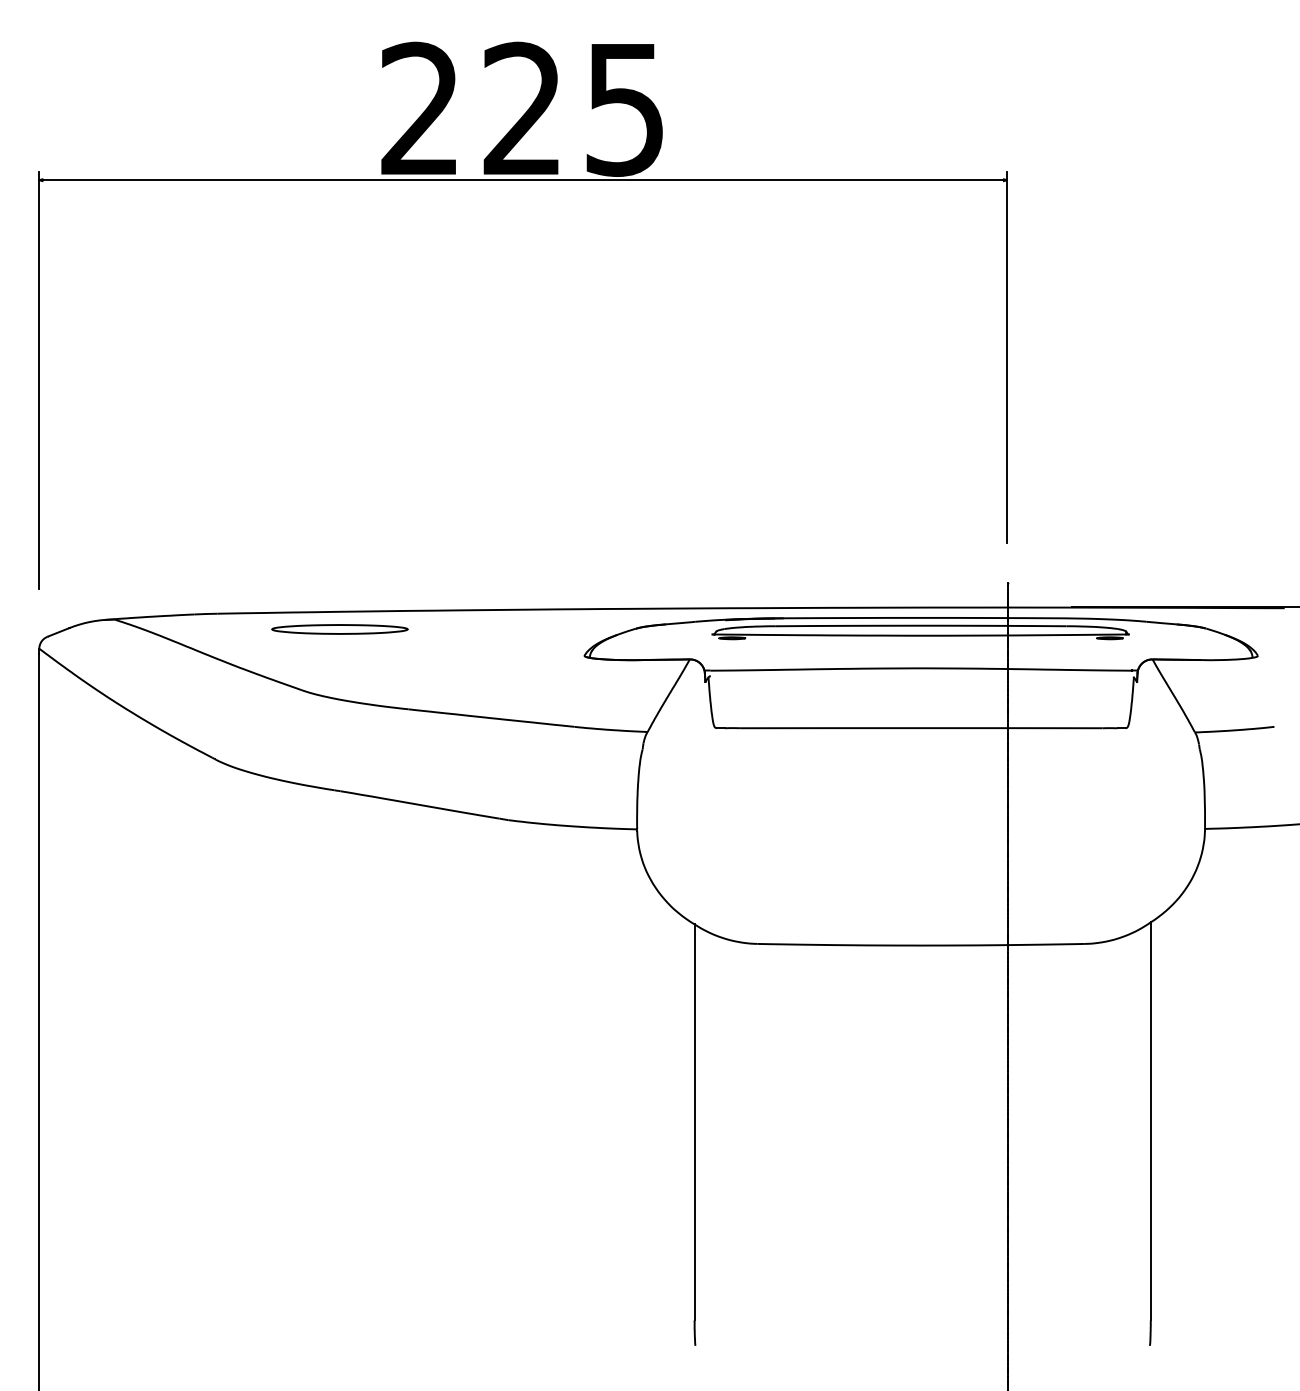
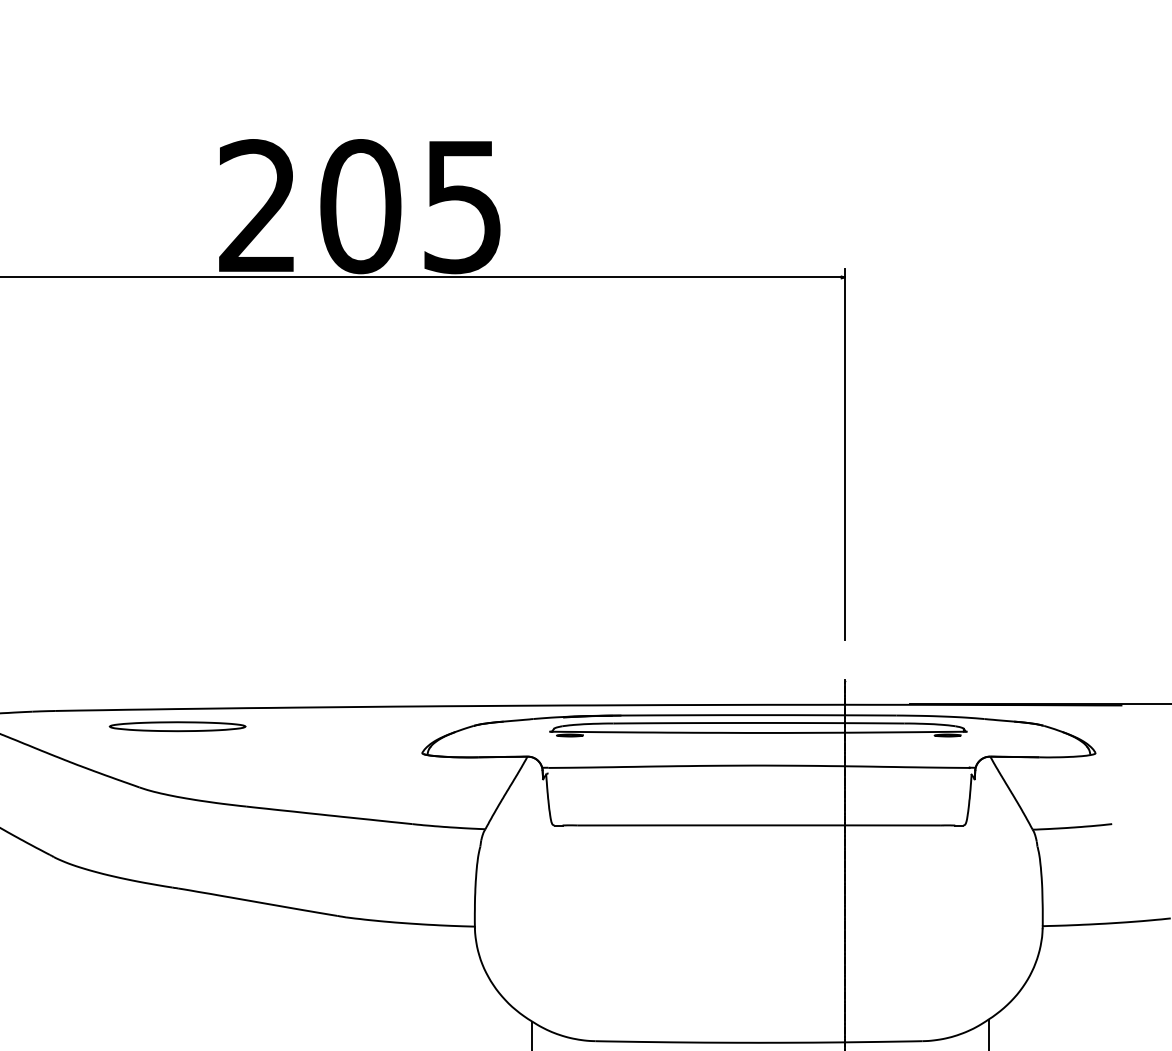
text: (522, 108) -> (360, 205), 225 -> 205

